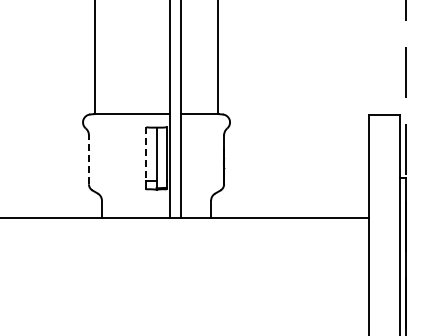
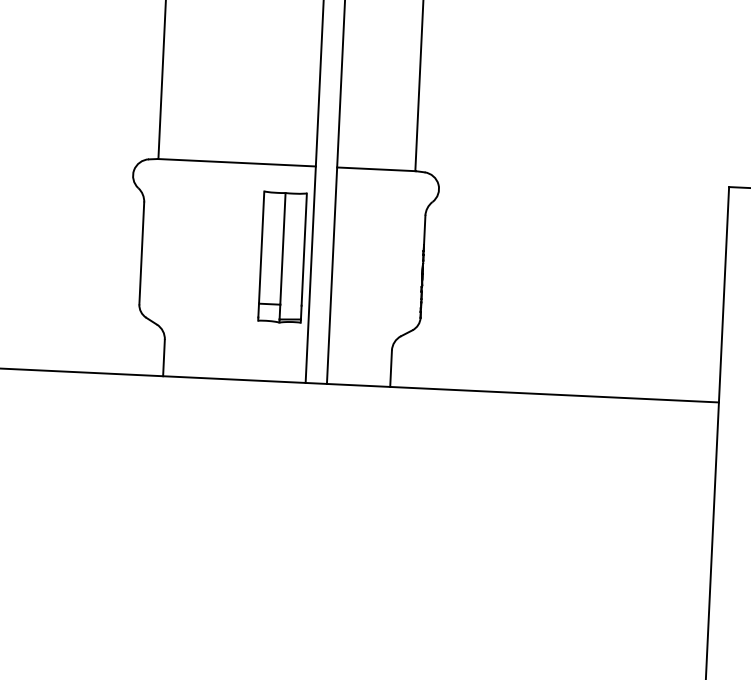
line: (146, 154) -> (262, 248), dashed -> solid
line: (88, 159) -> (140, 252), dashed -> solid

